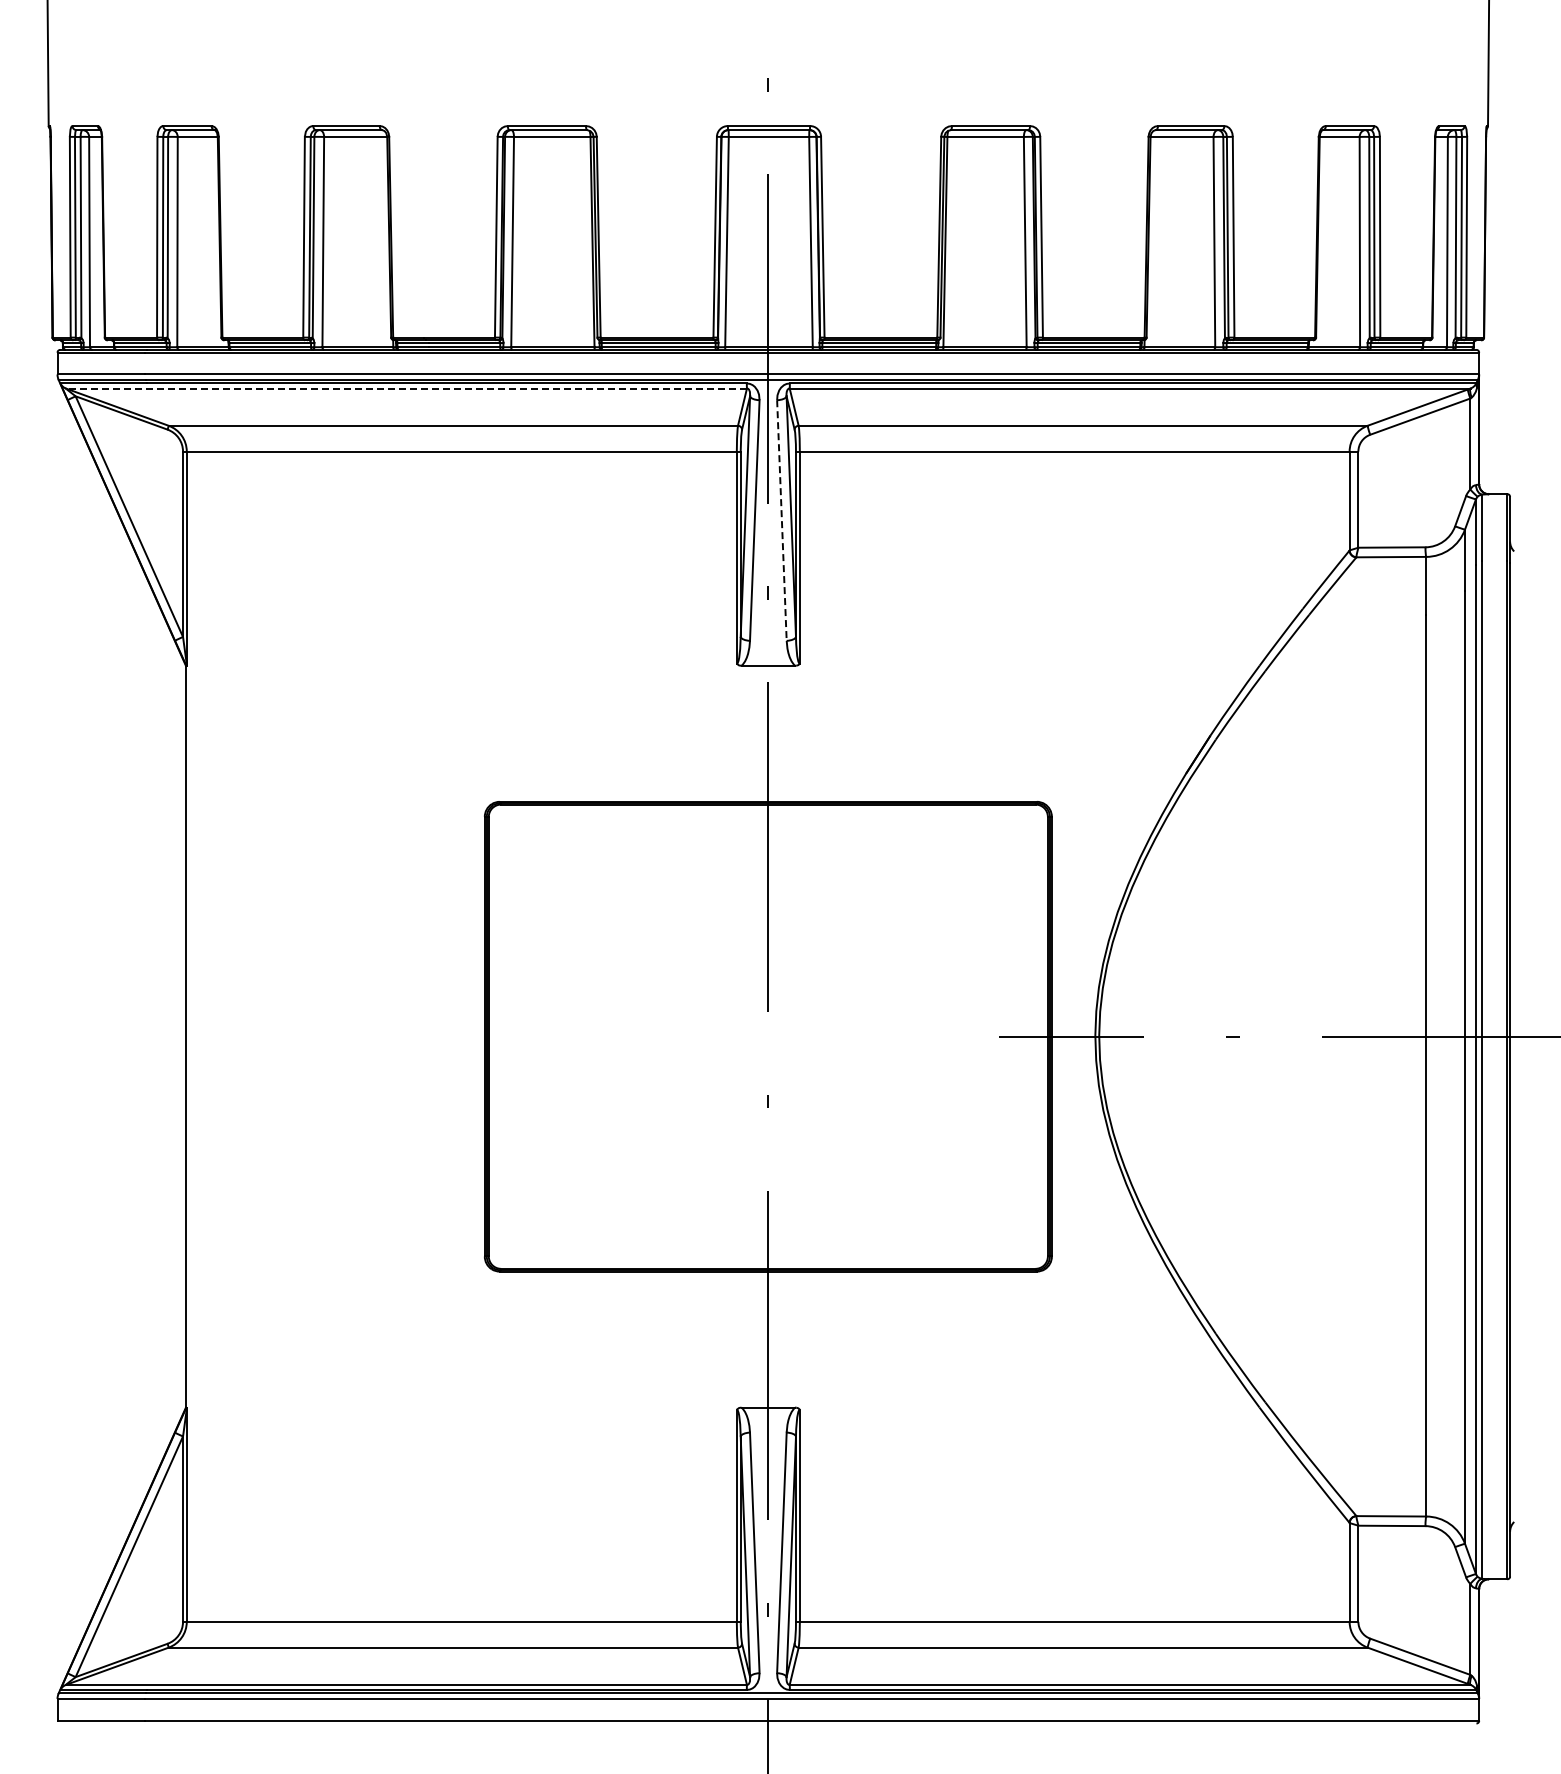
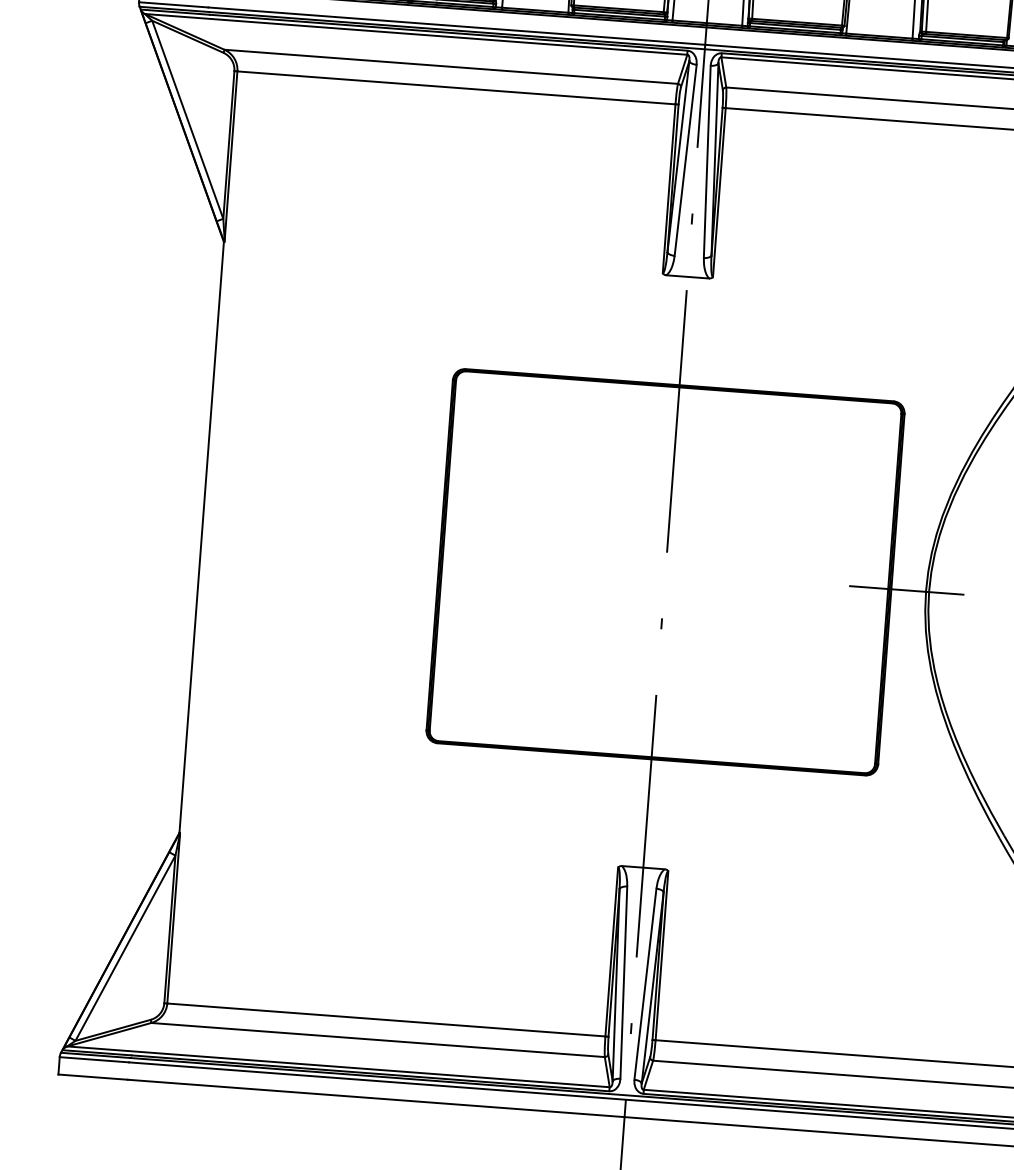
line: (406, 388) -> (416, 34), dashed -> solid
line: (781, 521) -> (706, 162), dashed -> solid

